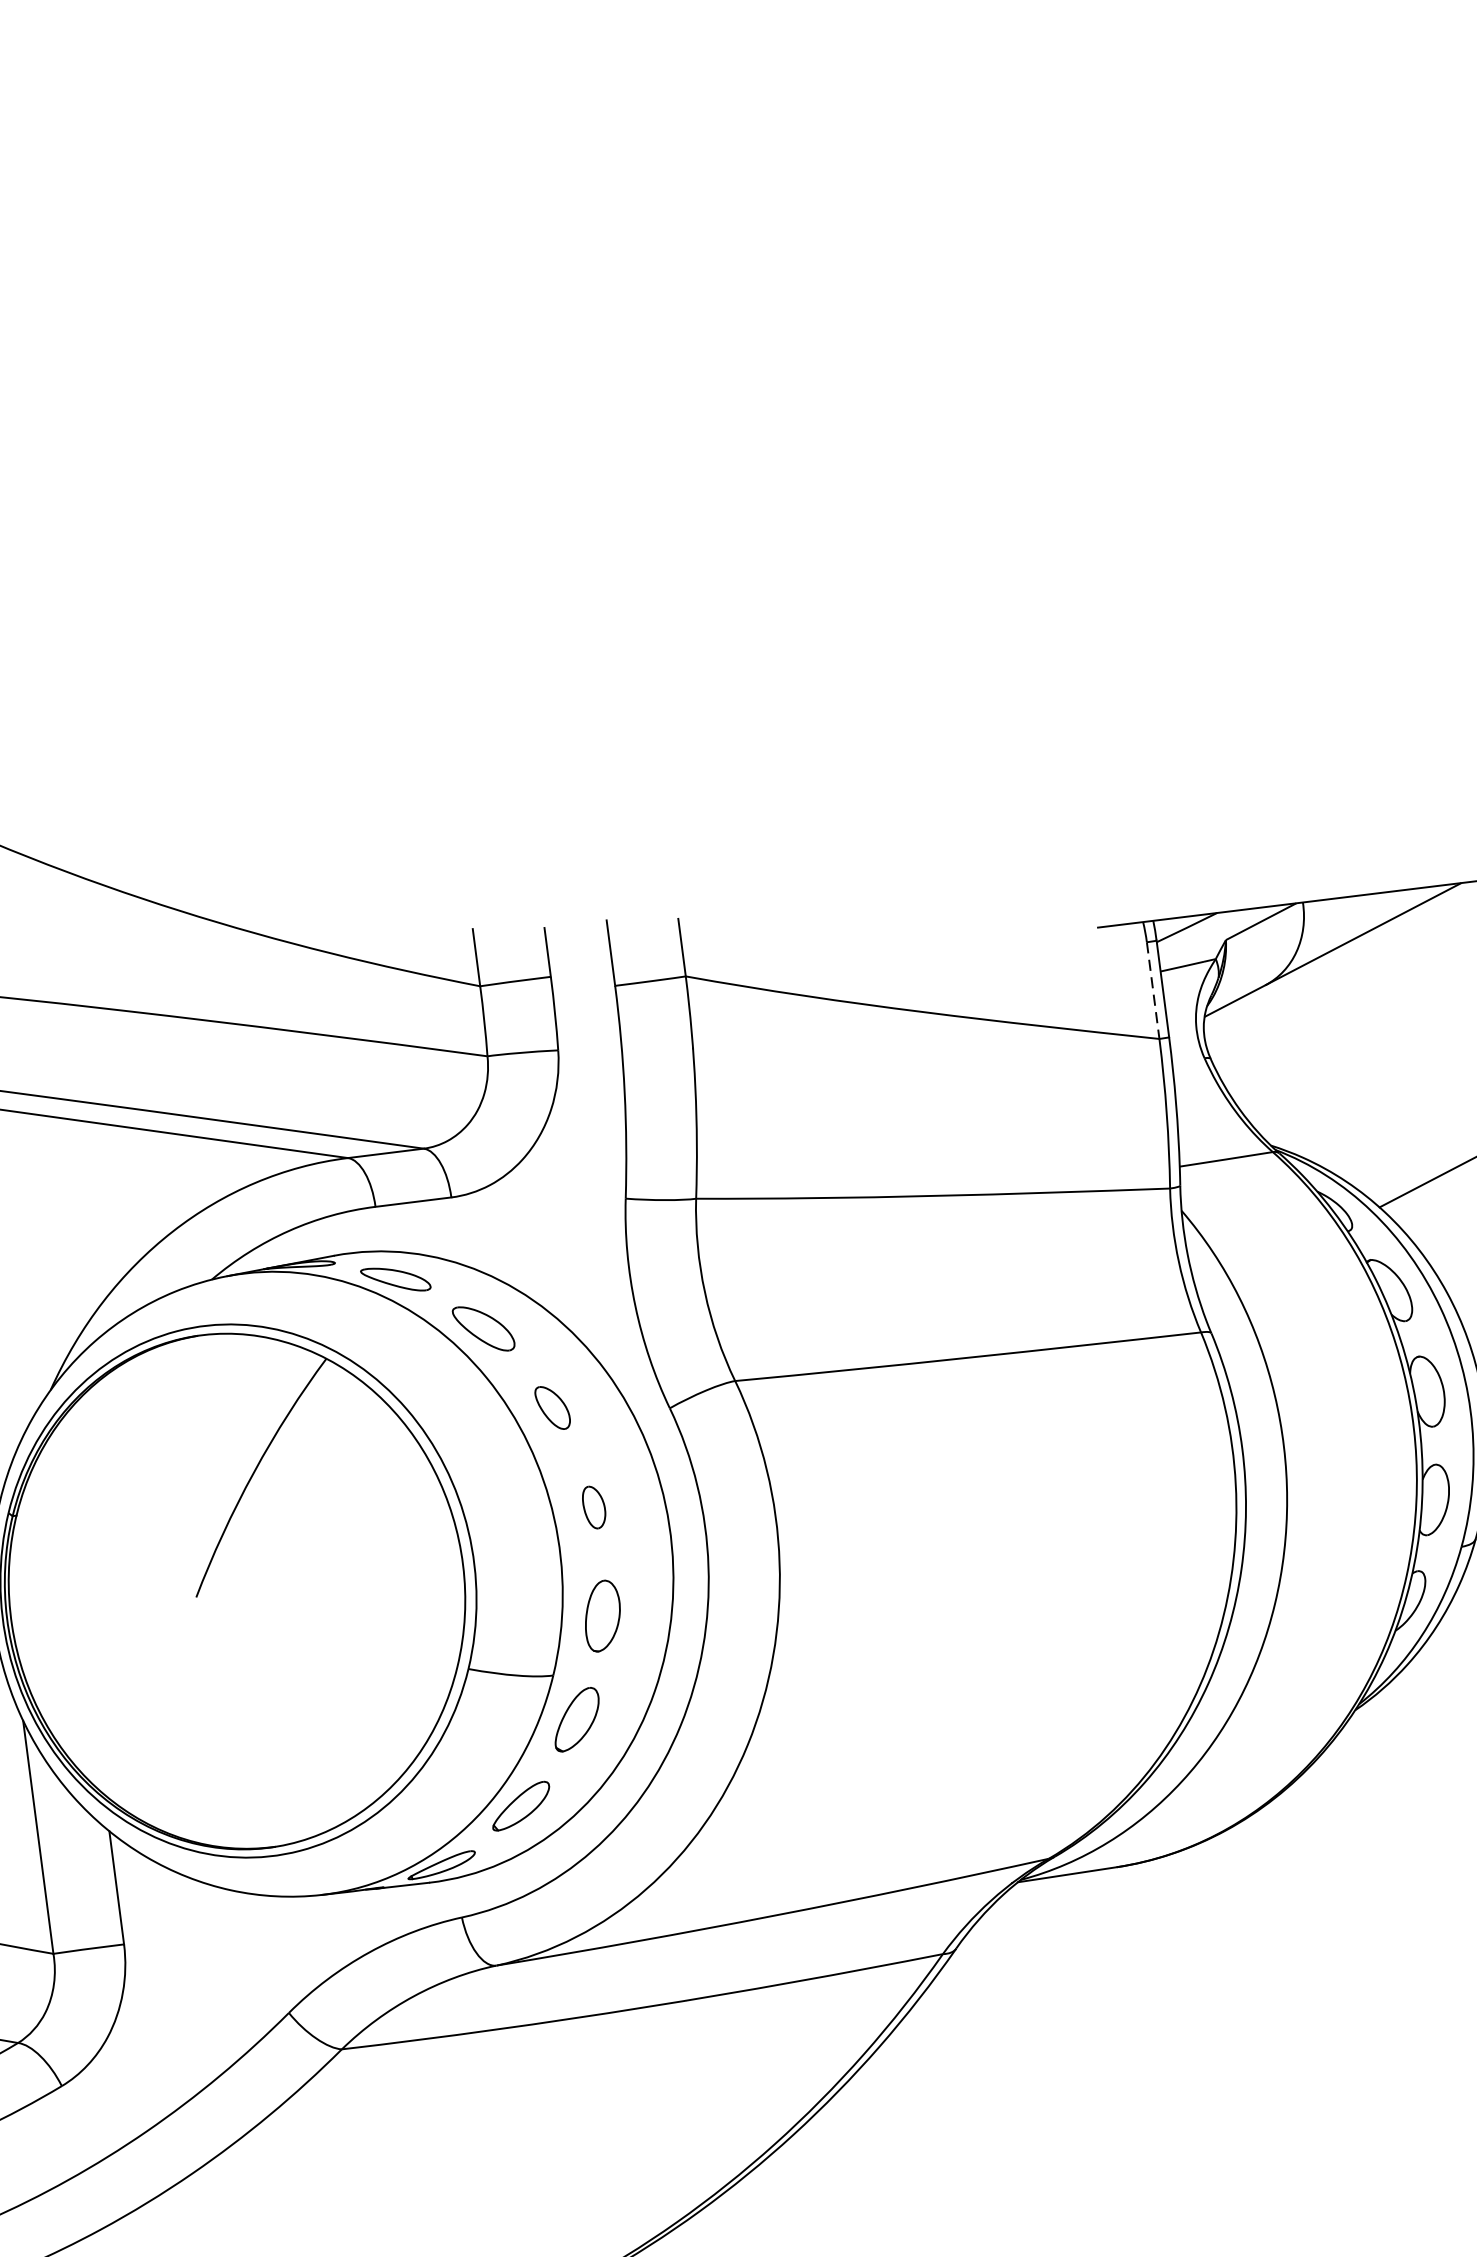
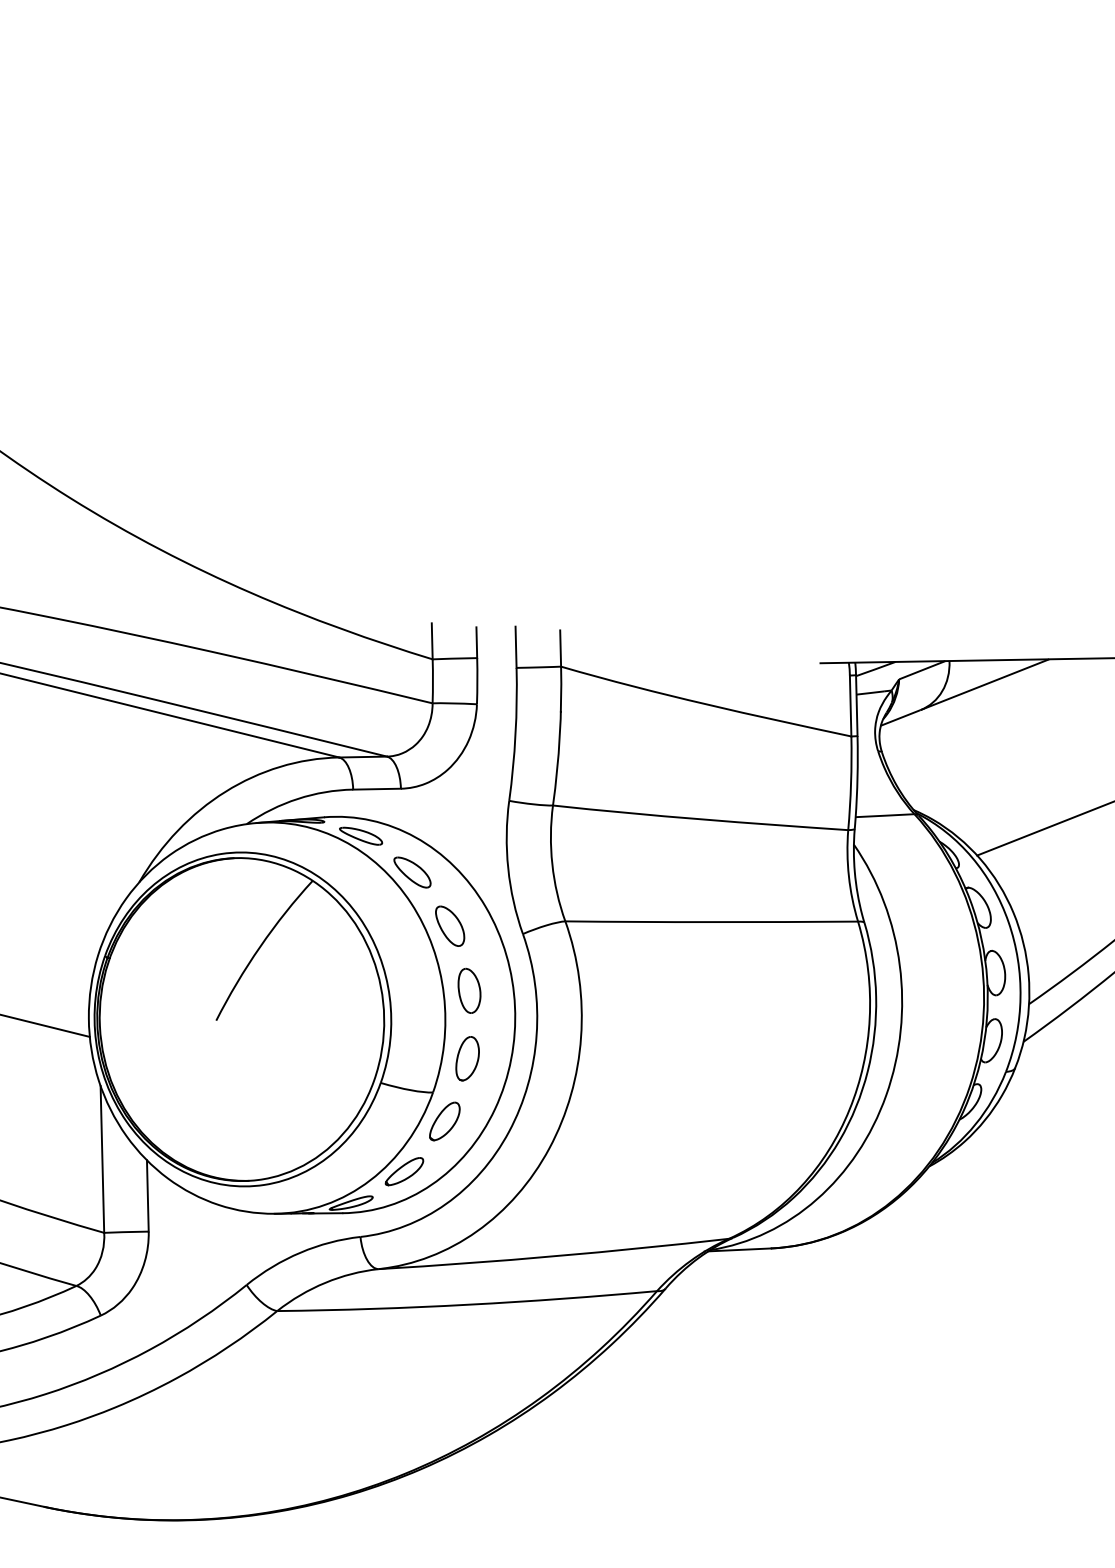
line: (1153, 991) -> (850, 706), dashed -> solid
part: (553, 1406) -> (450, 925), size x1.43
part: (594, 1507) -> (469, 990), size x1.67

